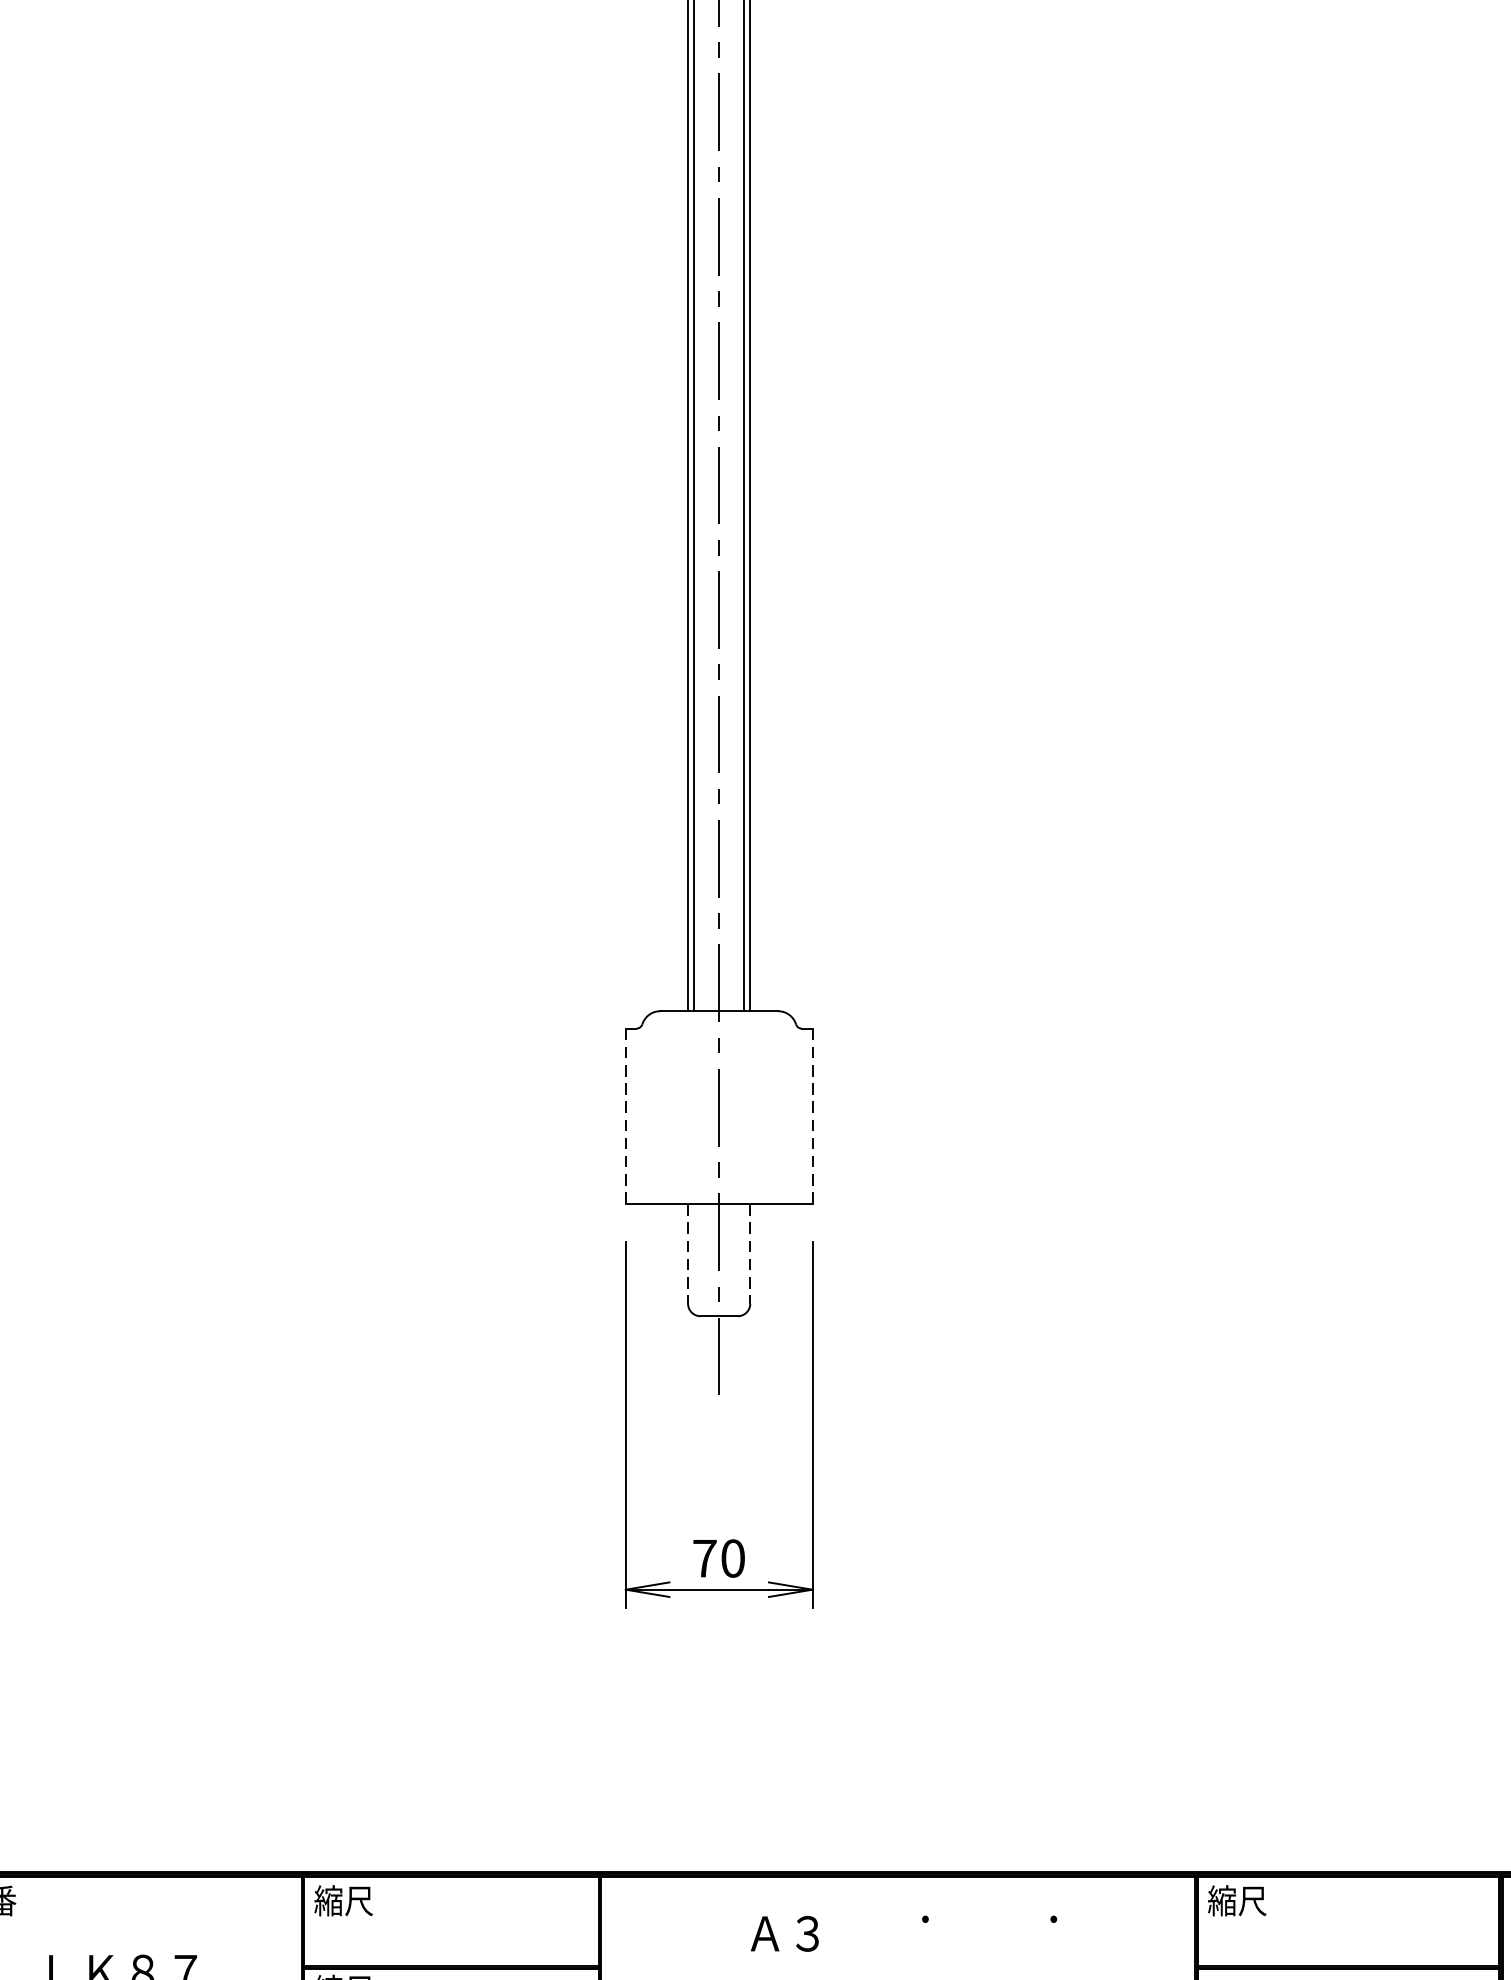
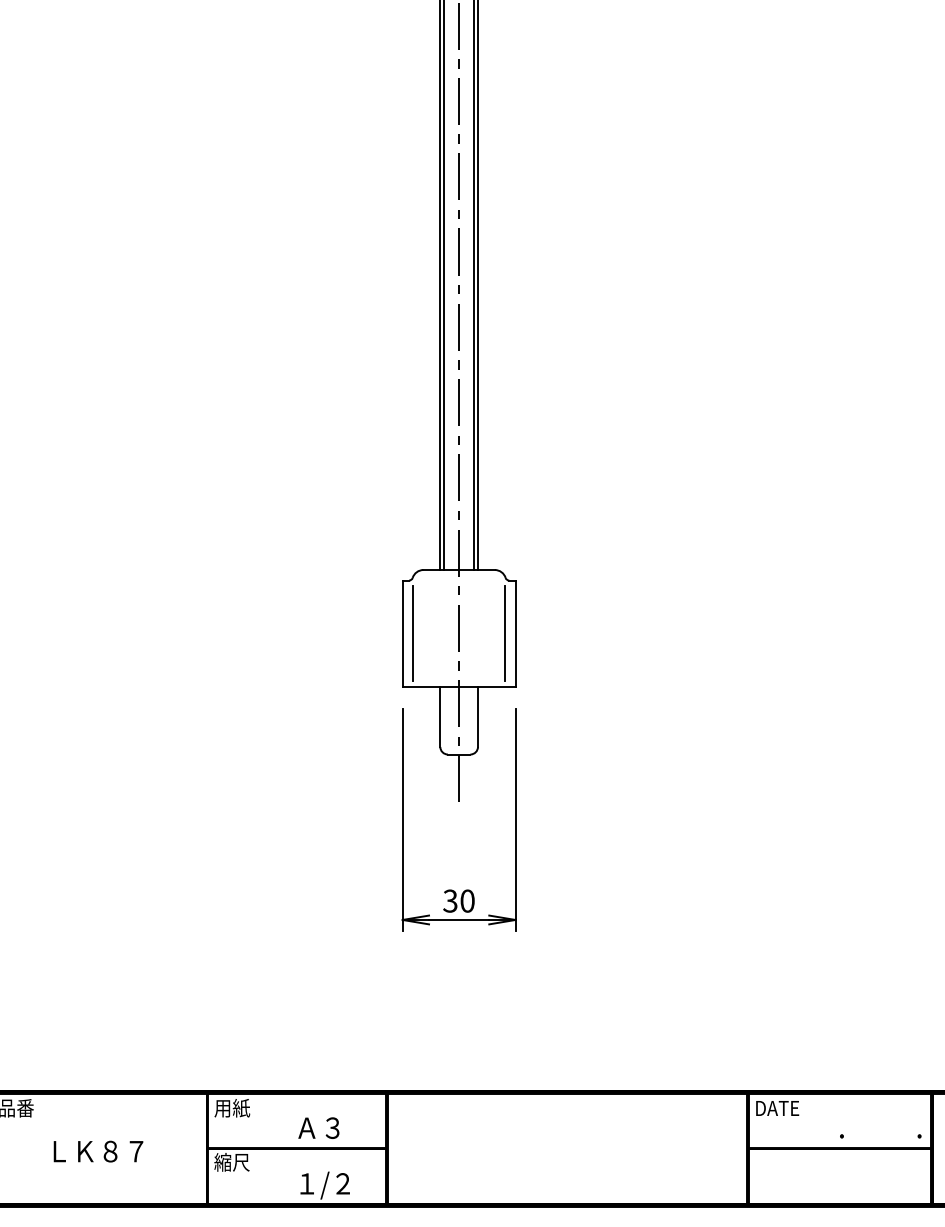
line: (642, 1116) -> (412, 633), added
line: (795, 1116) -> (505, 633), added
line: (625, 1117) -> (402, 634), dashed -> solid
line: (812, 1117) -> (515, 634), dashed -> solid
line: (688, 1255) -> (440, 717), dashed -> solid
line: (749, 1255) -> (477, 717), dashed -> solid
text: (704, 1557) -> (450, 900), 70 -> 30
text: (344, 1899) -> (232, 1107), 縮尺 -> 用紙
text: (1243, 1899) -> (776, 1107), 縮尺 -> DATE
text: (989, 1919) -> (880, 1136), moved
text: (784, 1932) -> (318, 1127), moved

